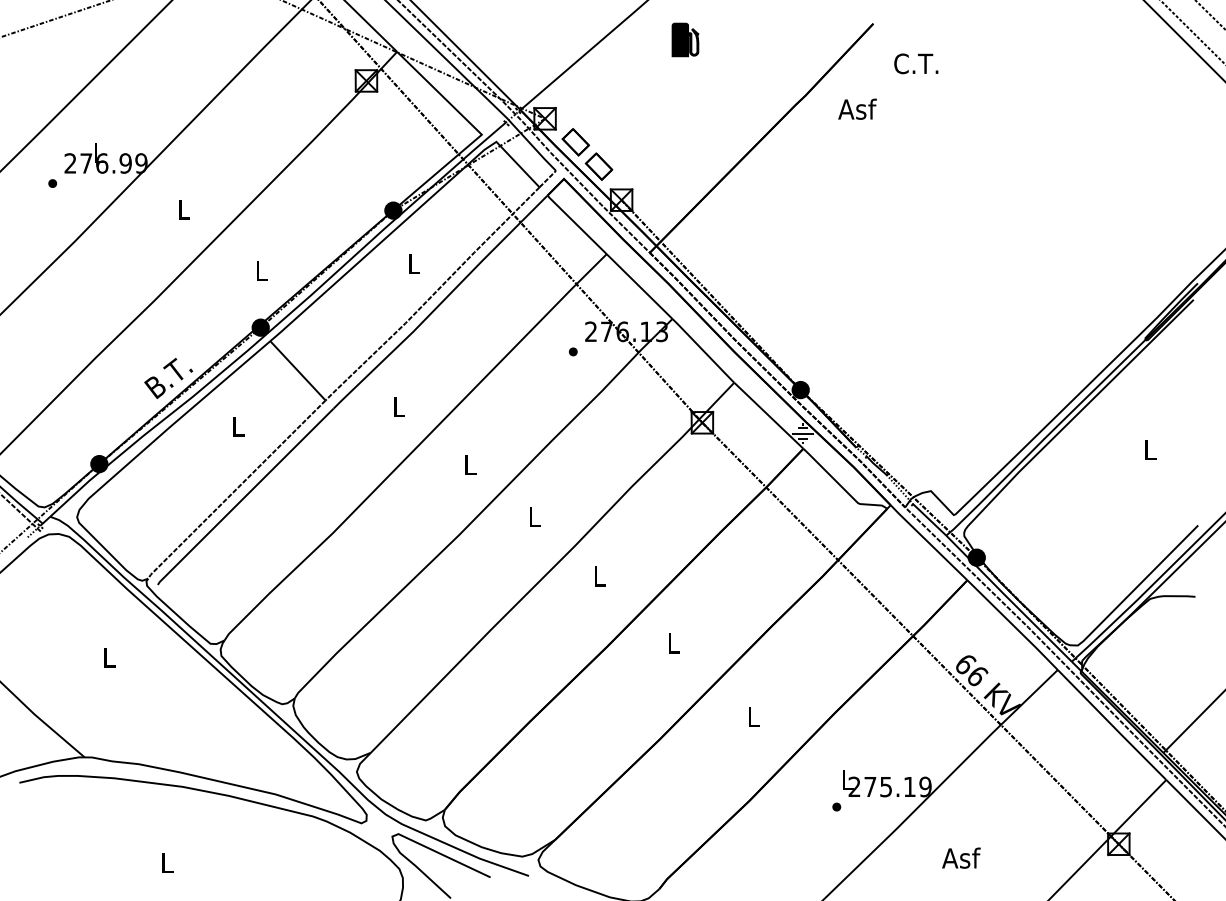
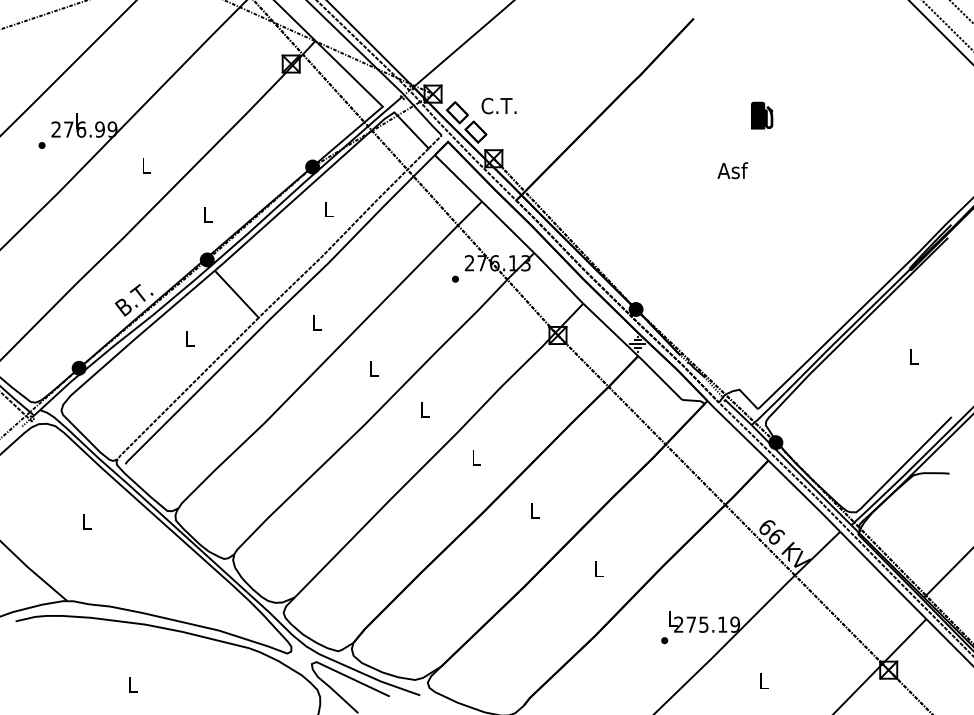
part: (685, 39) -> (762, 115), moved
text: (916, 63) -> (499, 105), moved
text: (857, 108) -> (732, 170), moved
text: (961, 857) -> (763, 680), Asf -> L

